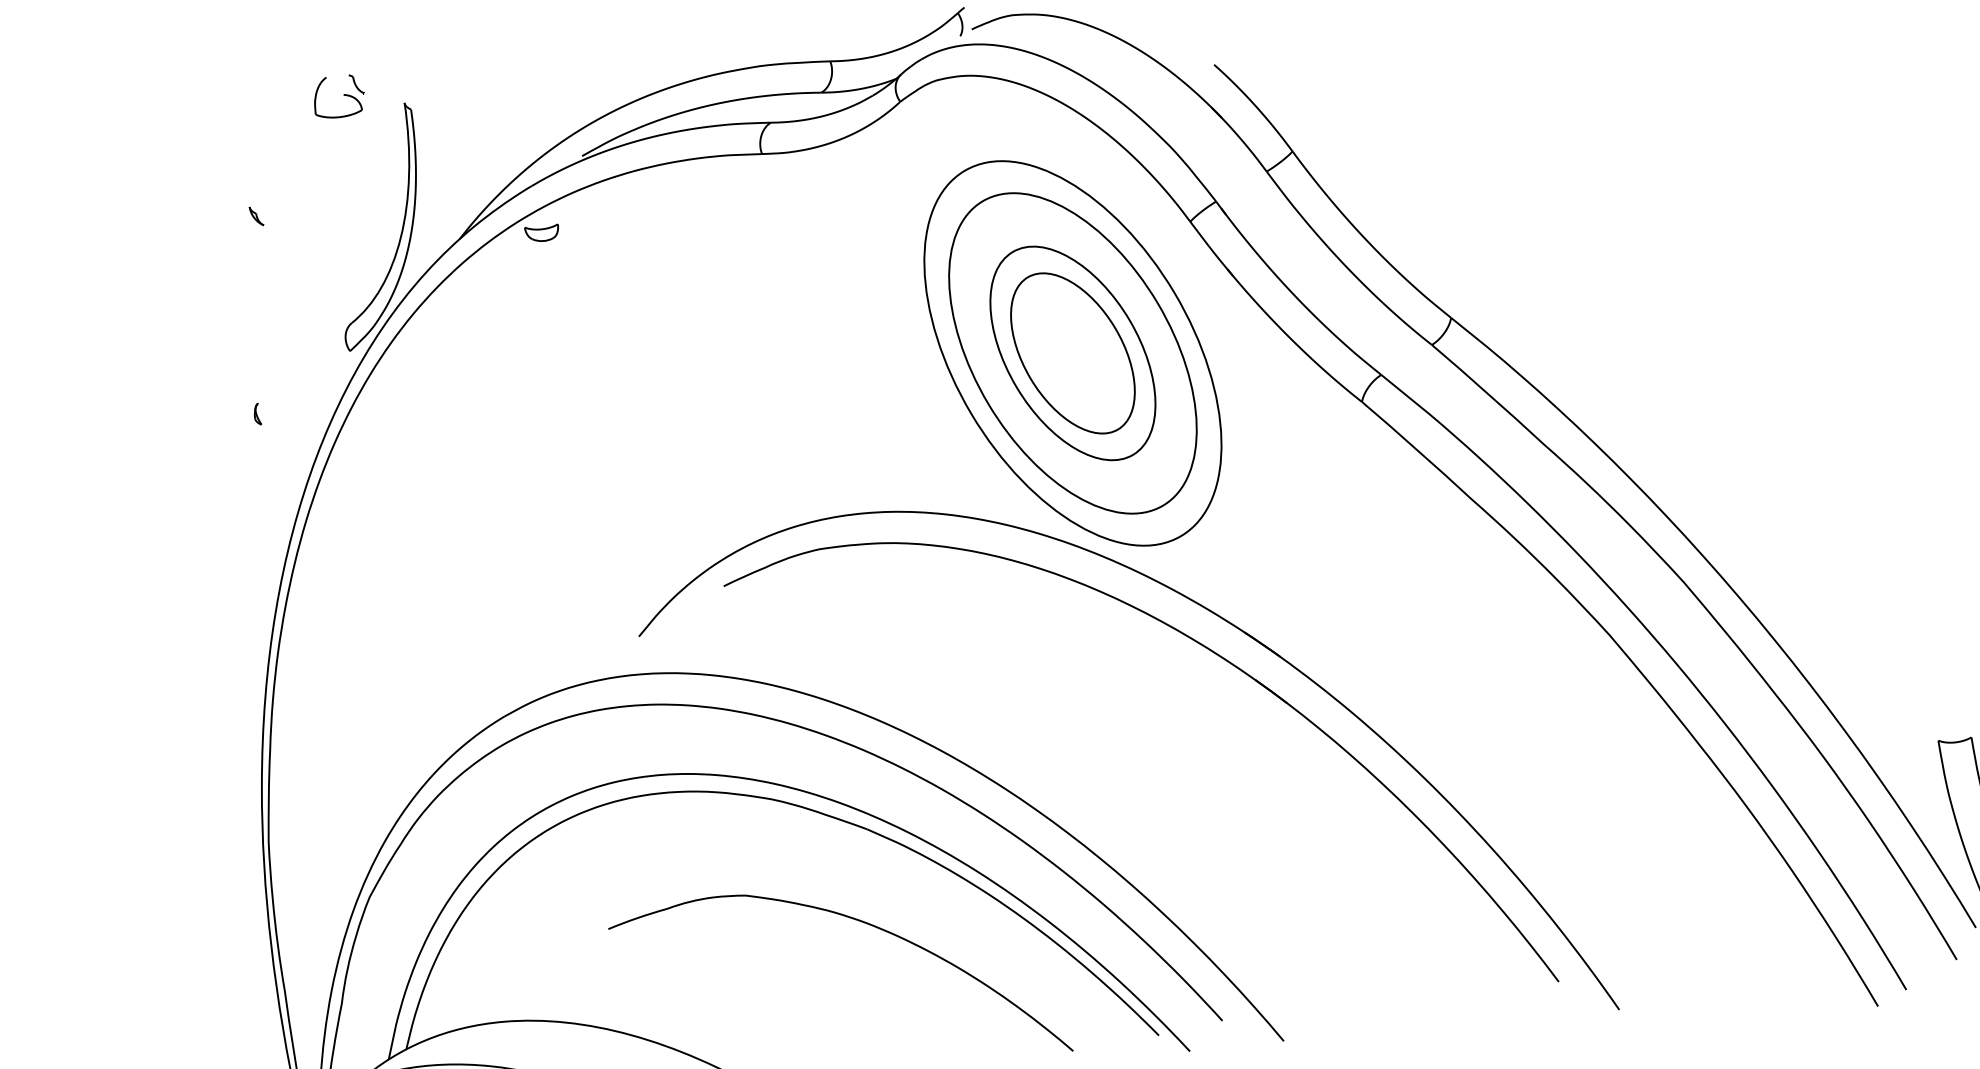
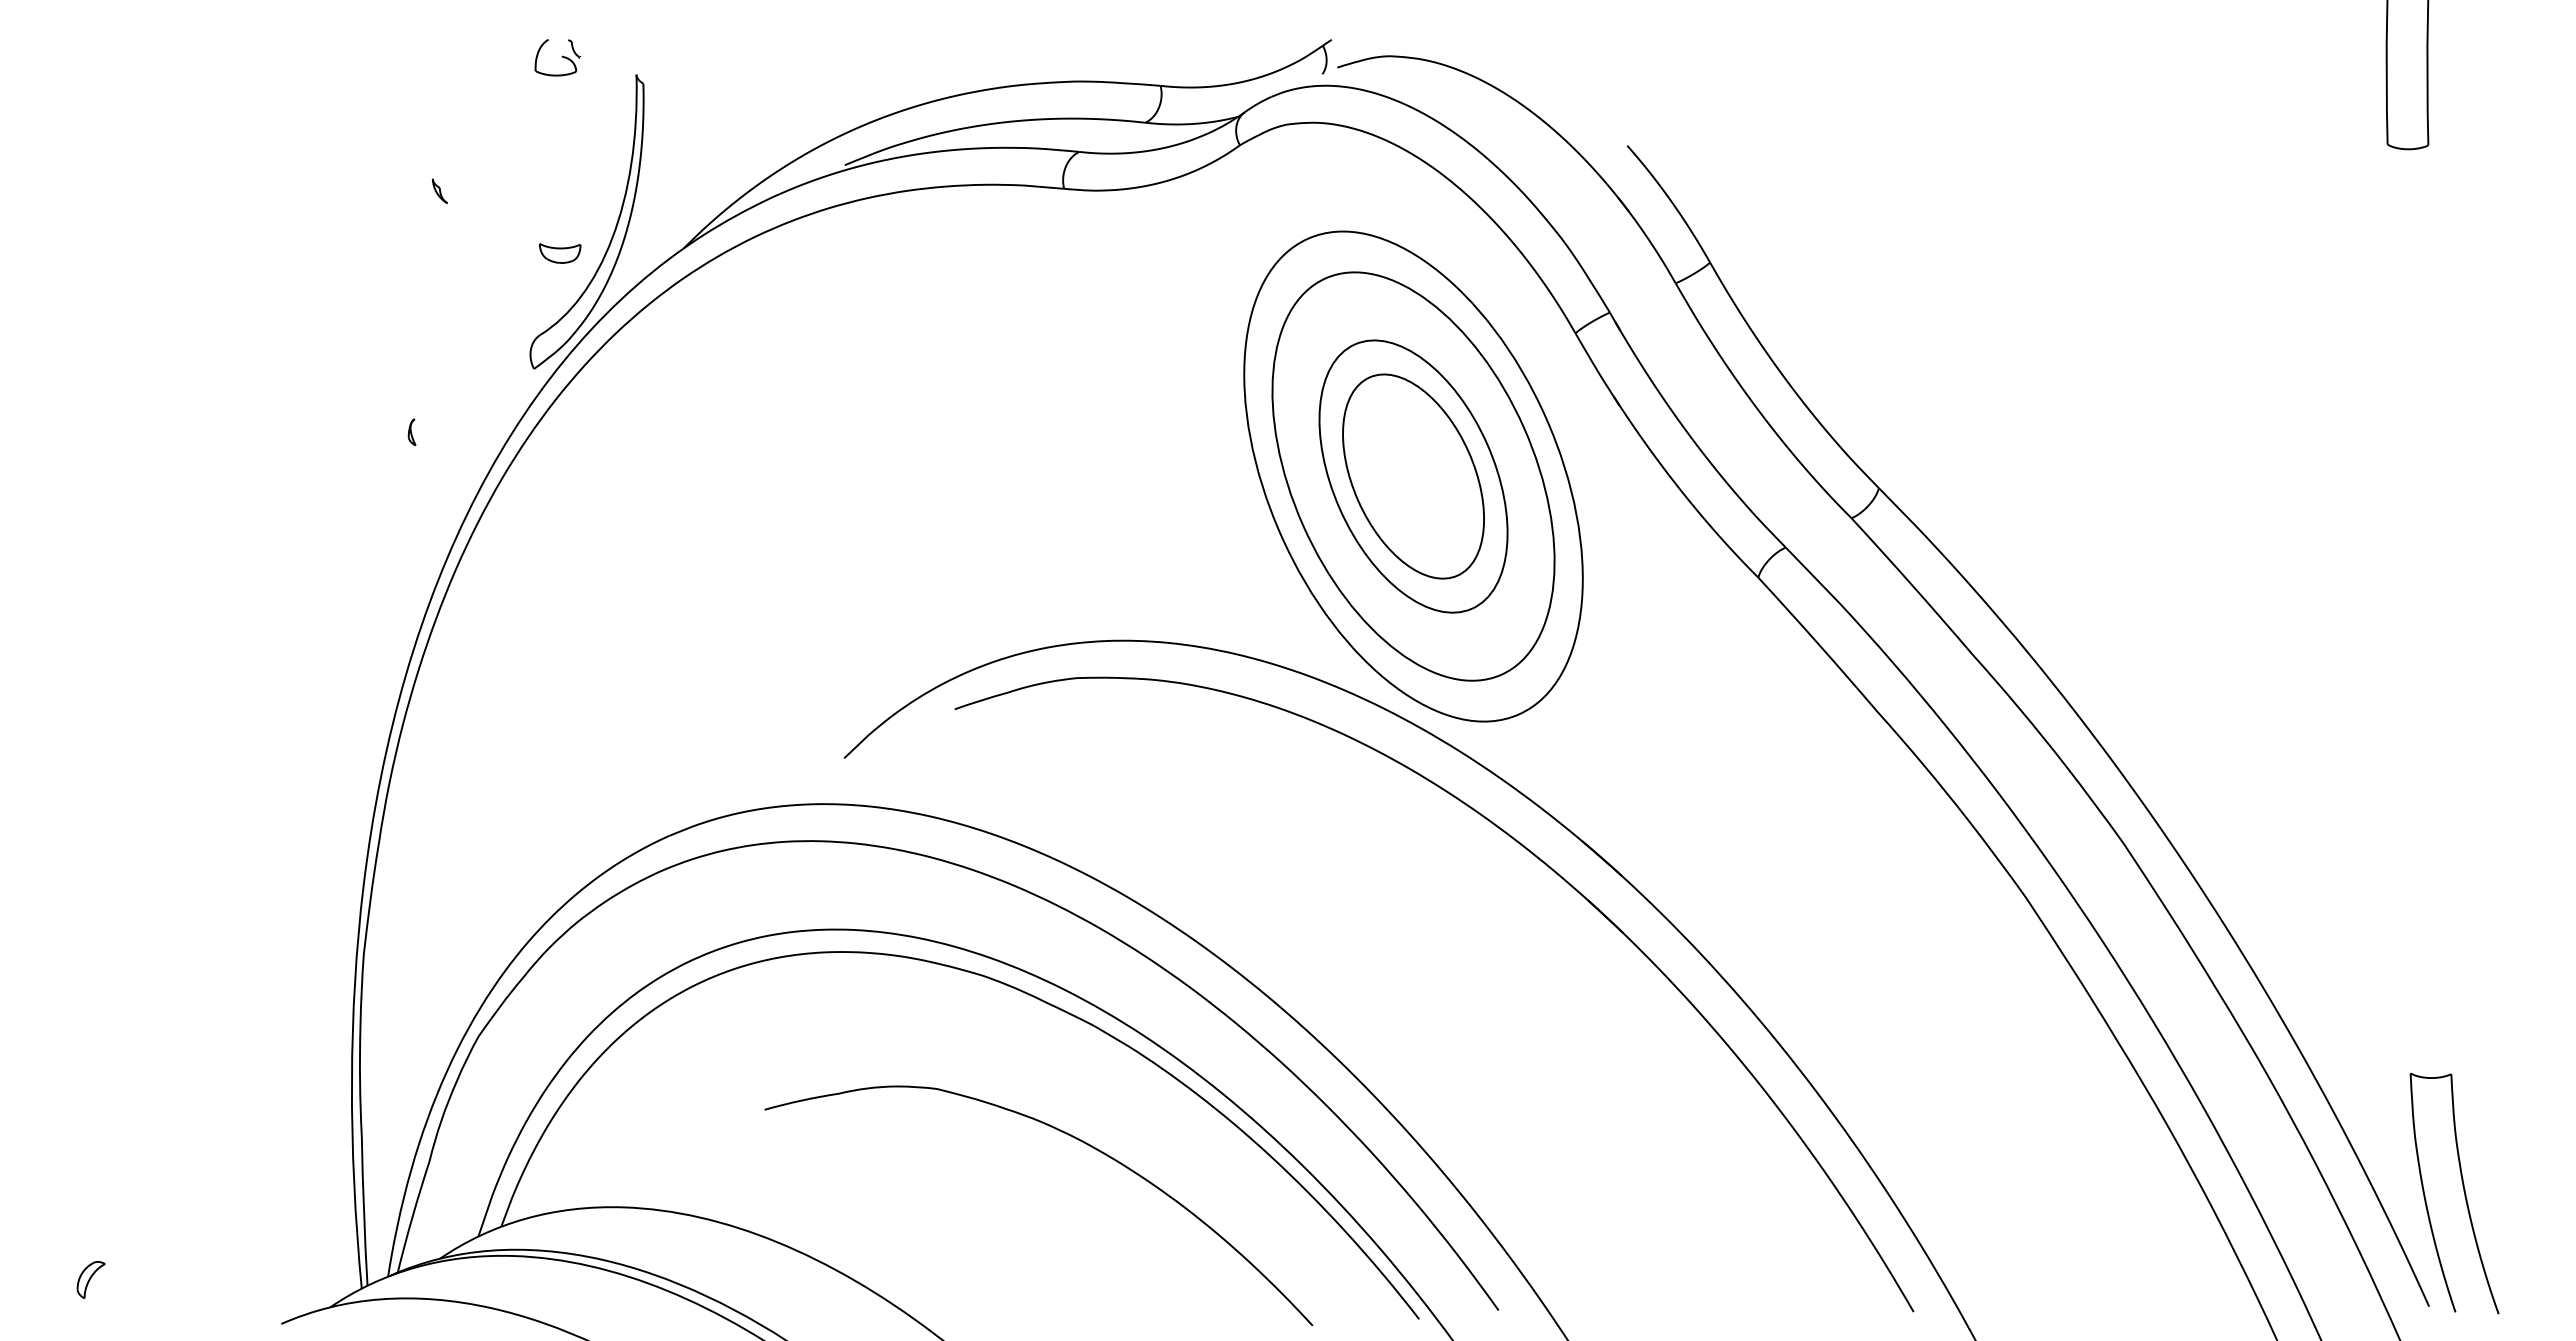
part: (338, 96) -> (557, 57), size x0.71
part: (541, 233) -> (559, 253), moved

